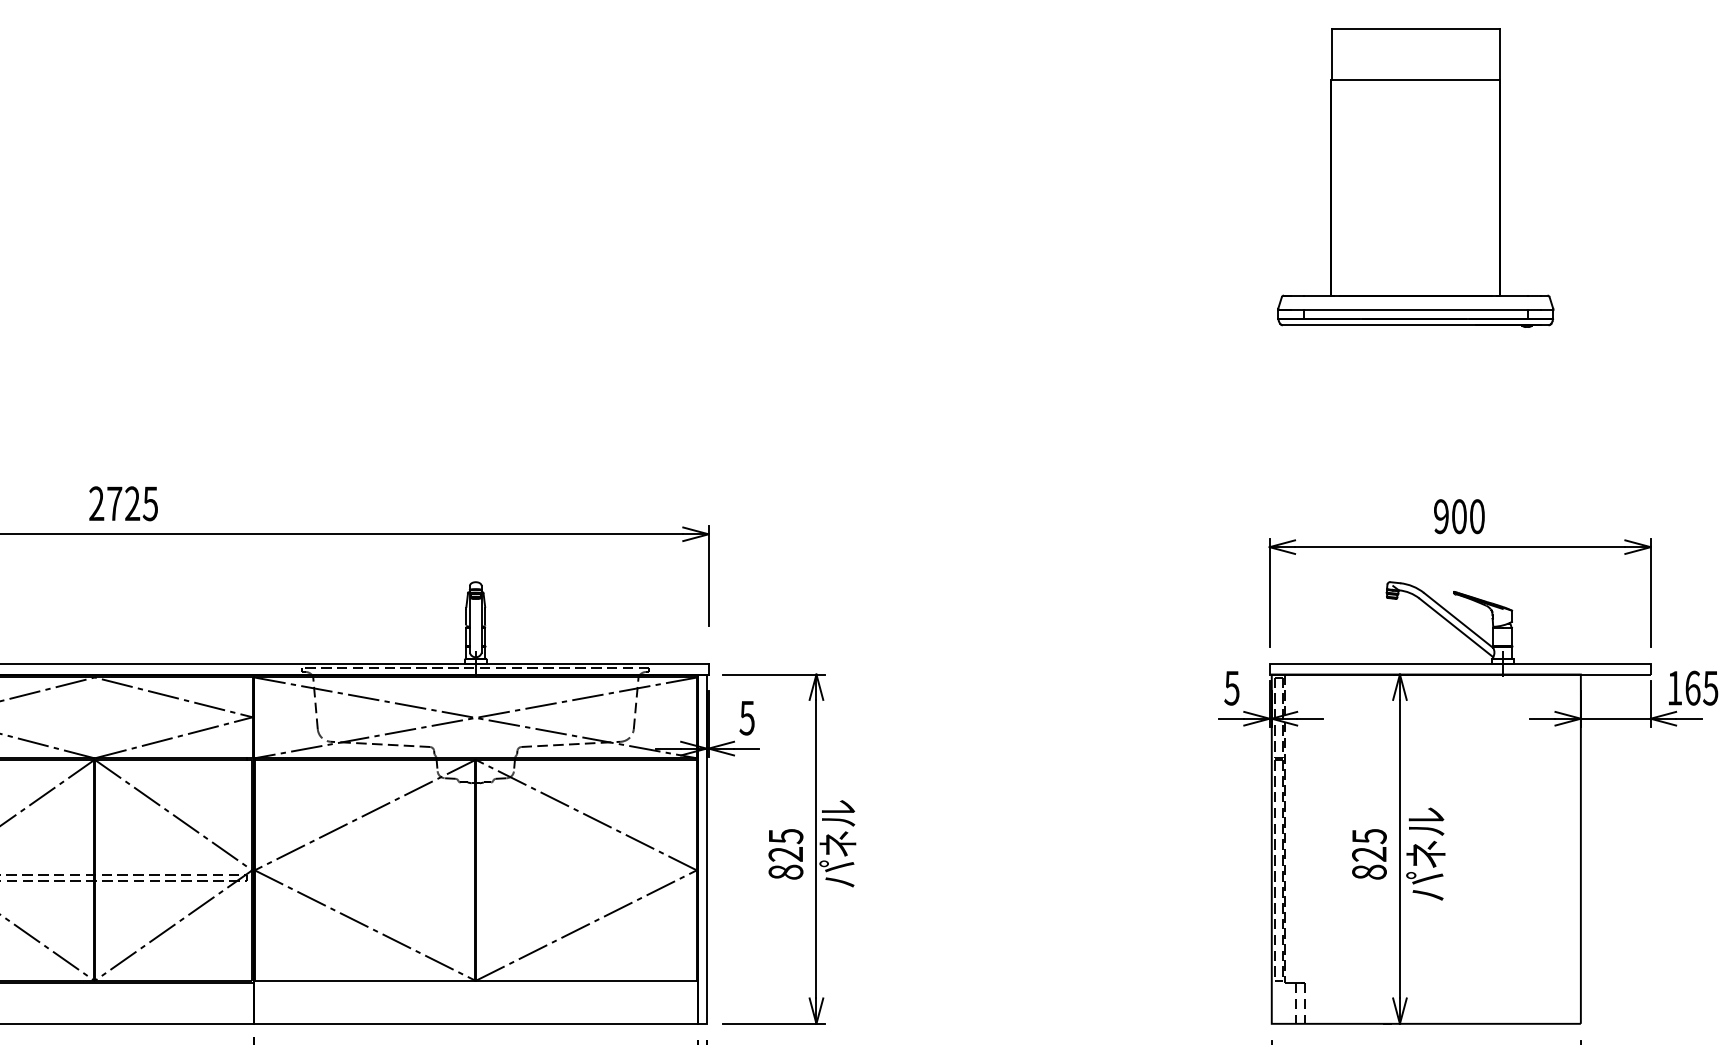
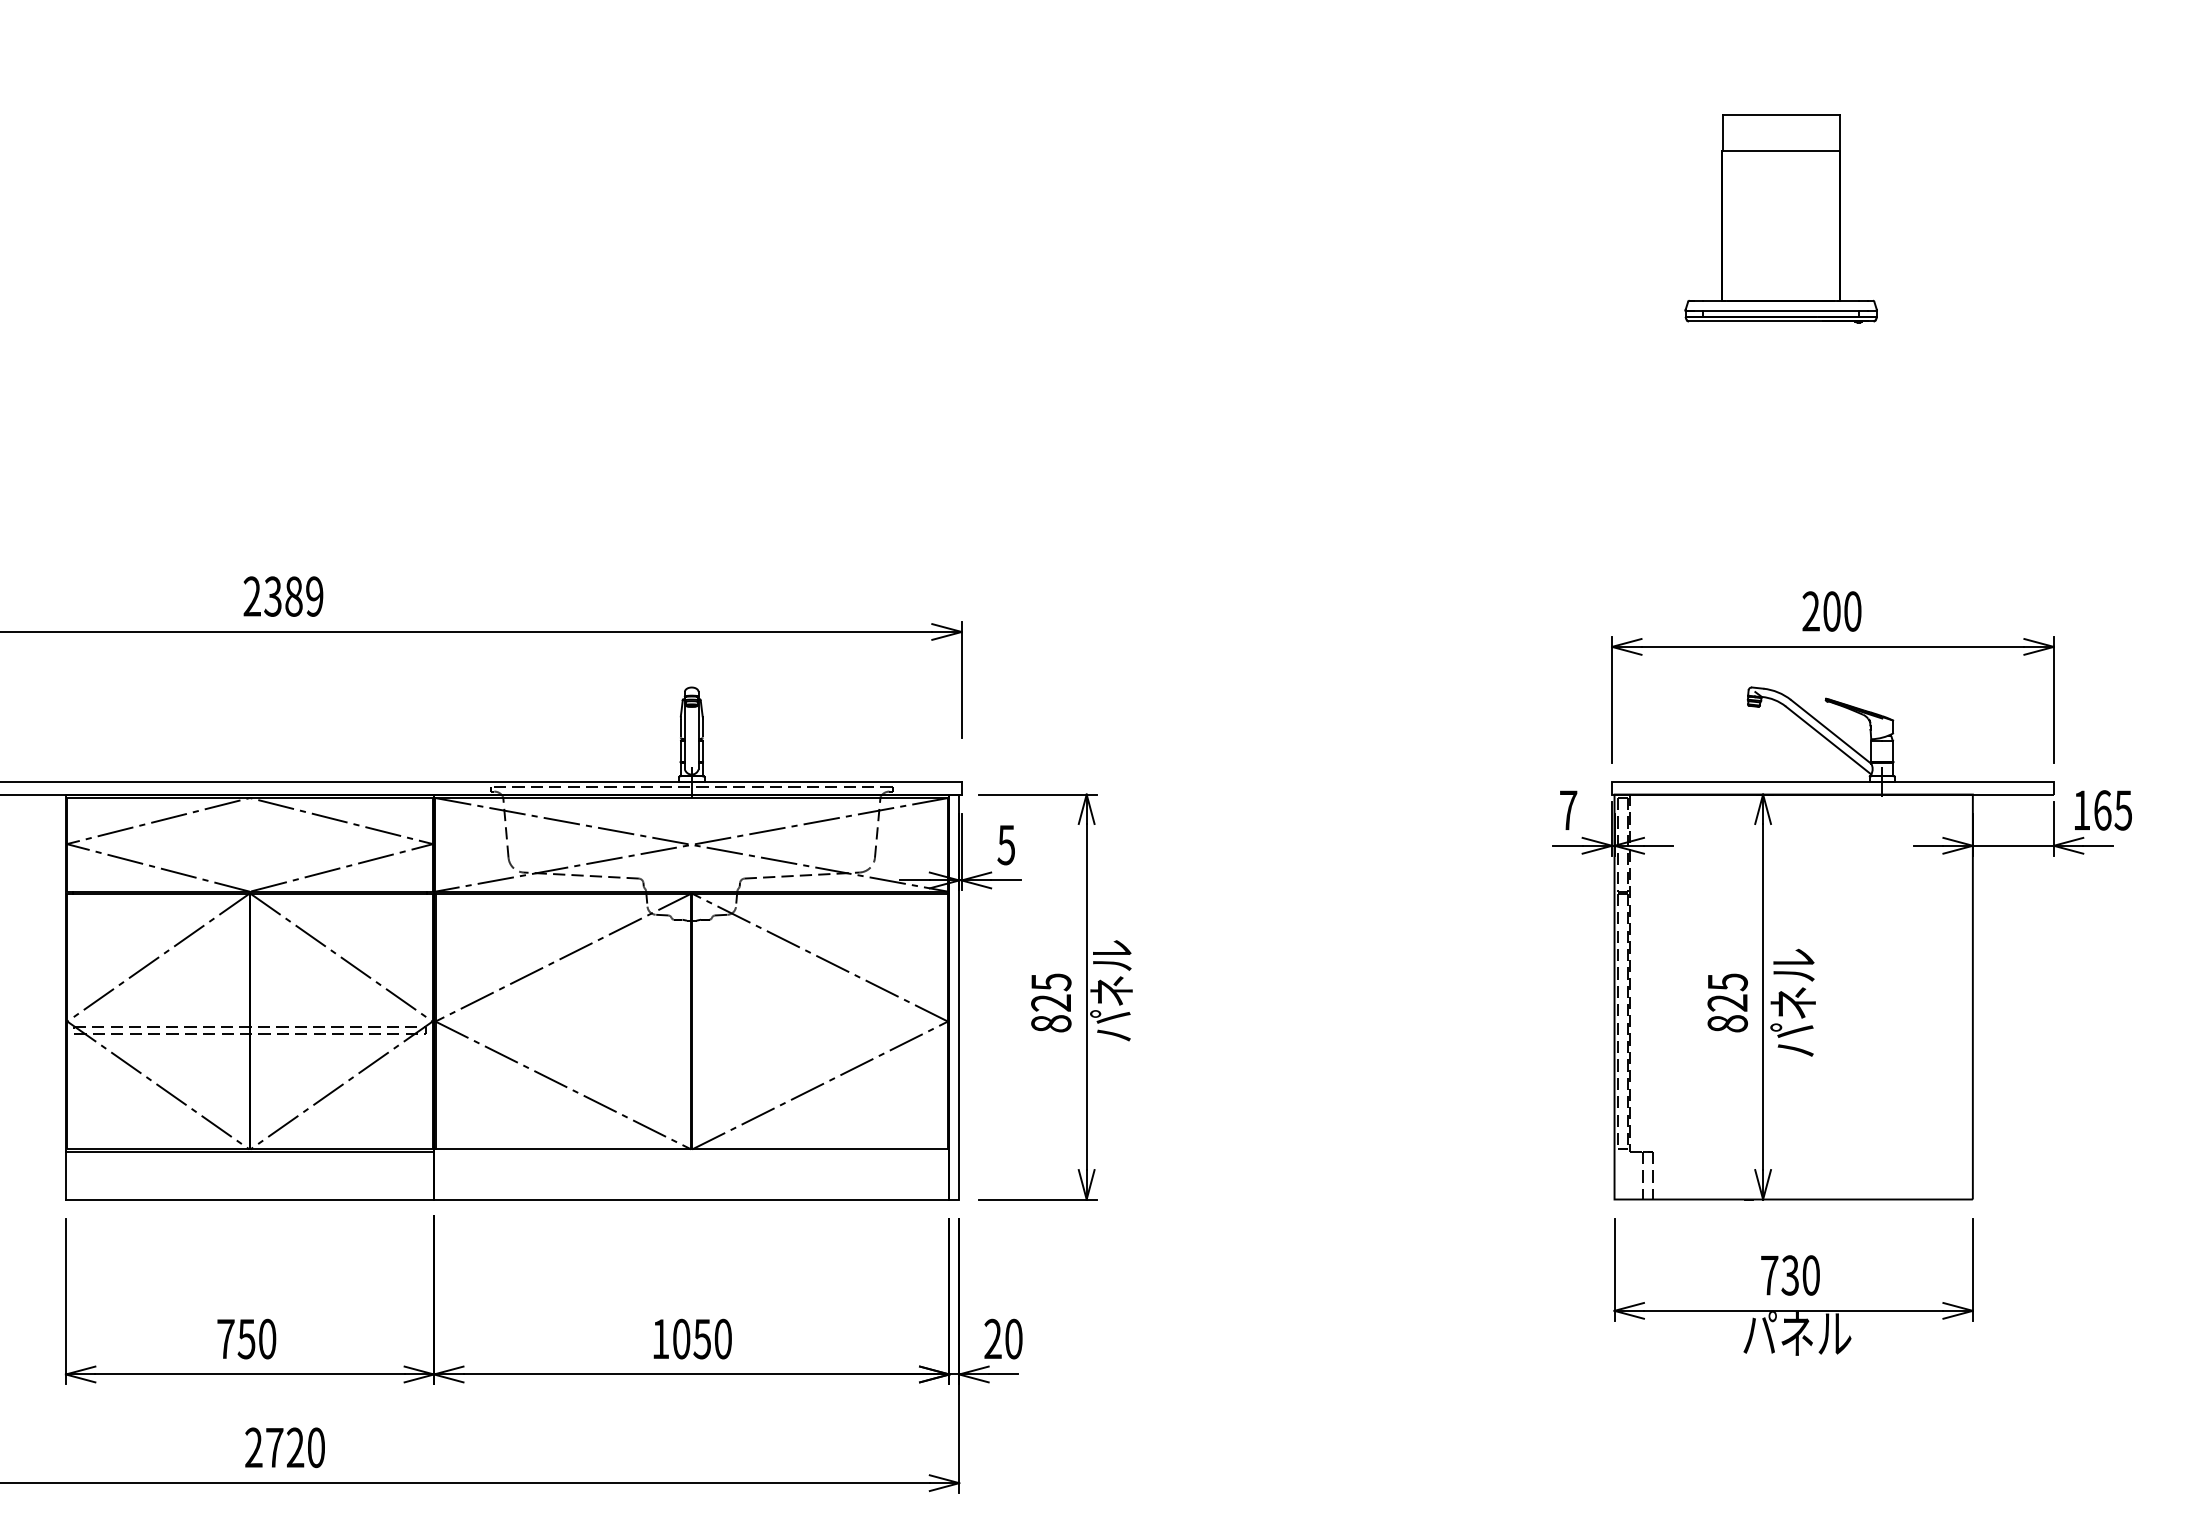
part: (1414, 177) -> (1780, 218), size x0.6
text: (132, 503) -> (293, 596), 2725 -> 2389
text: (1440, 516) -> (1810, 611), 900 -> 200
text: (1232, 688) -> (1568, 810), 5 -> 7

